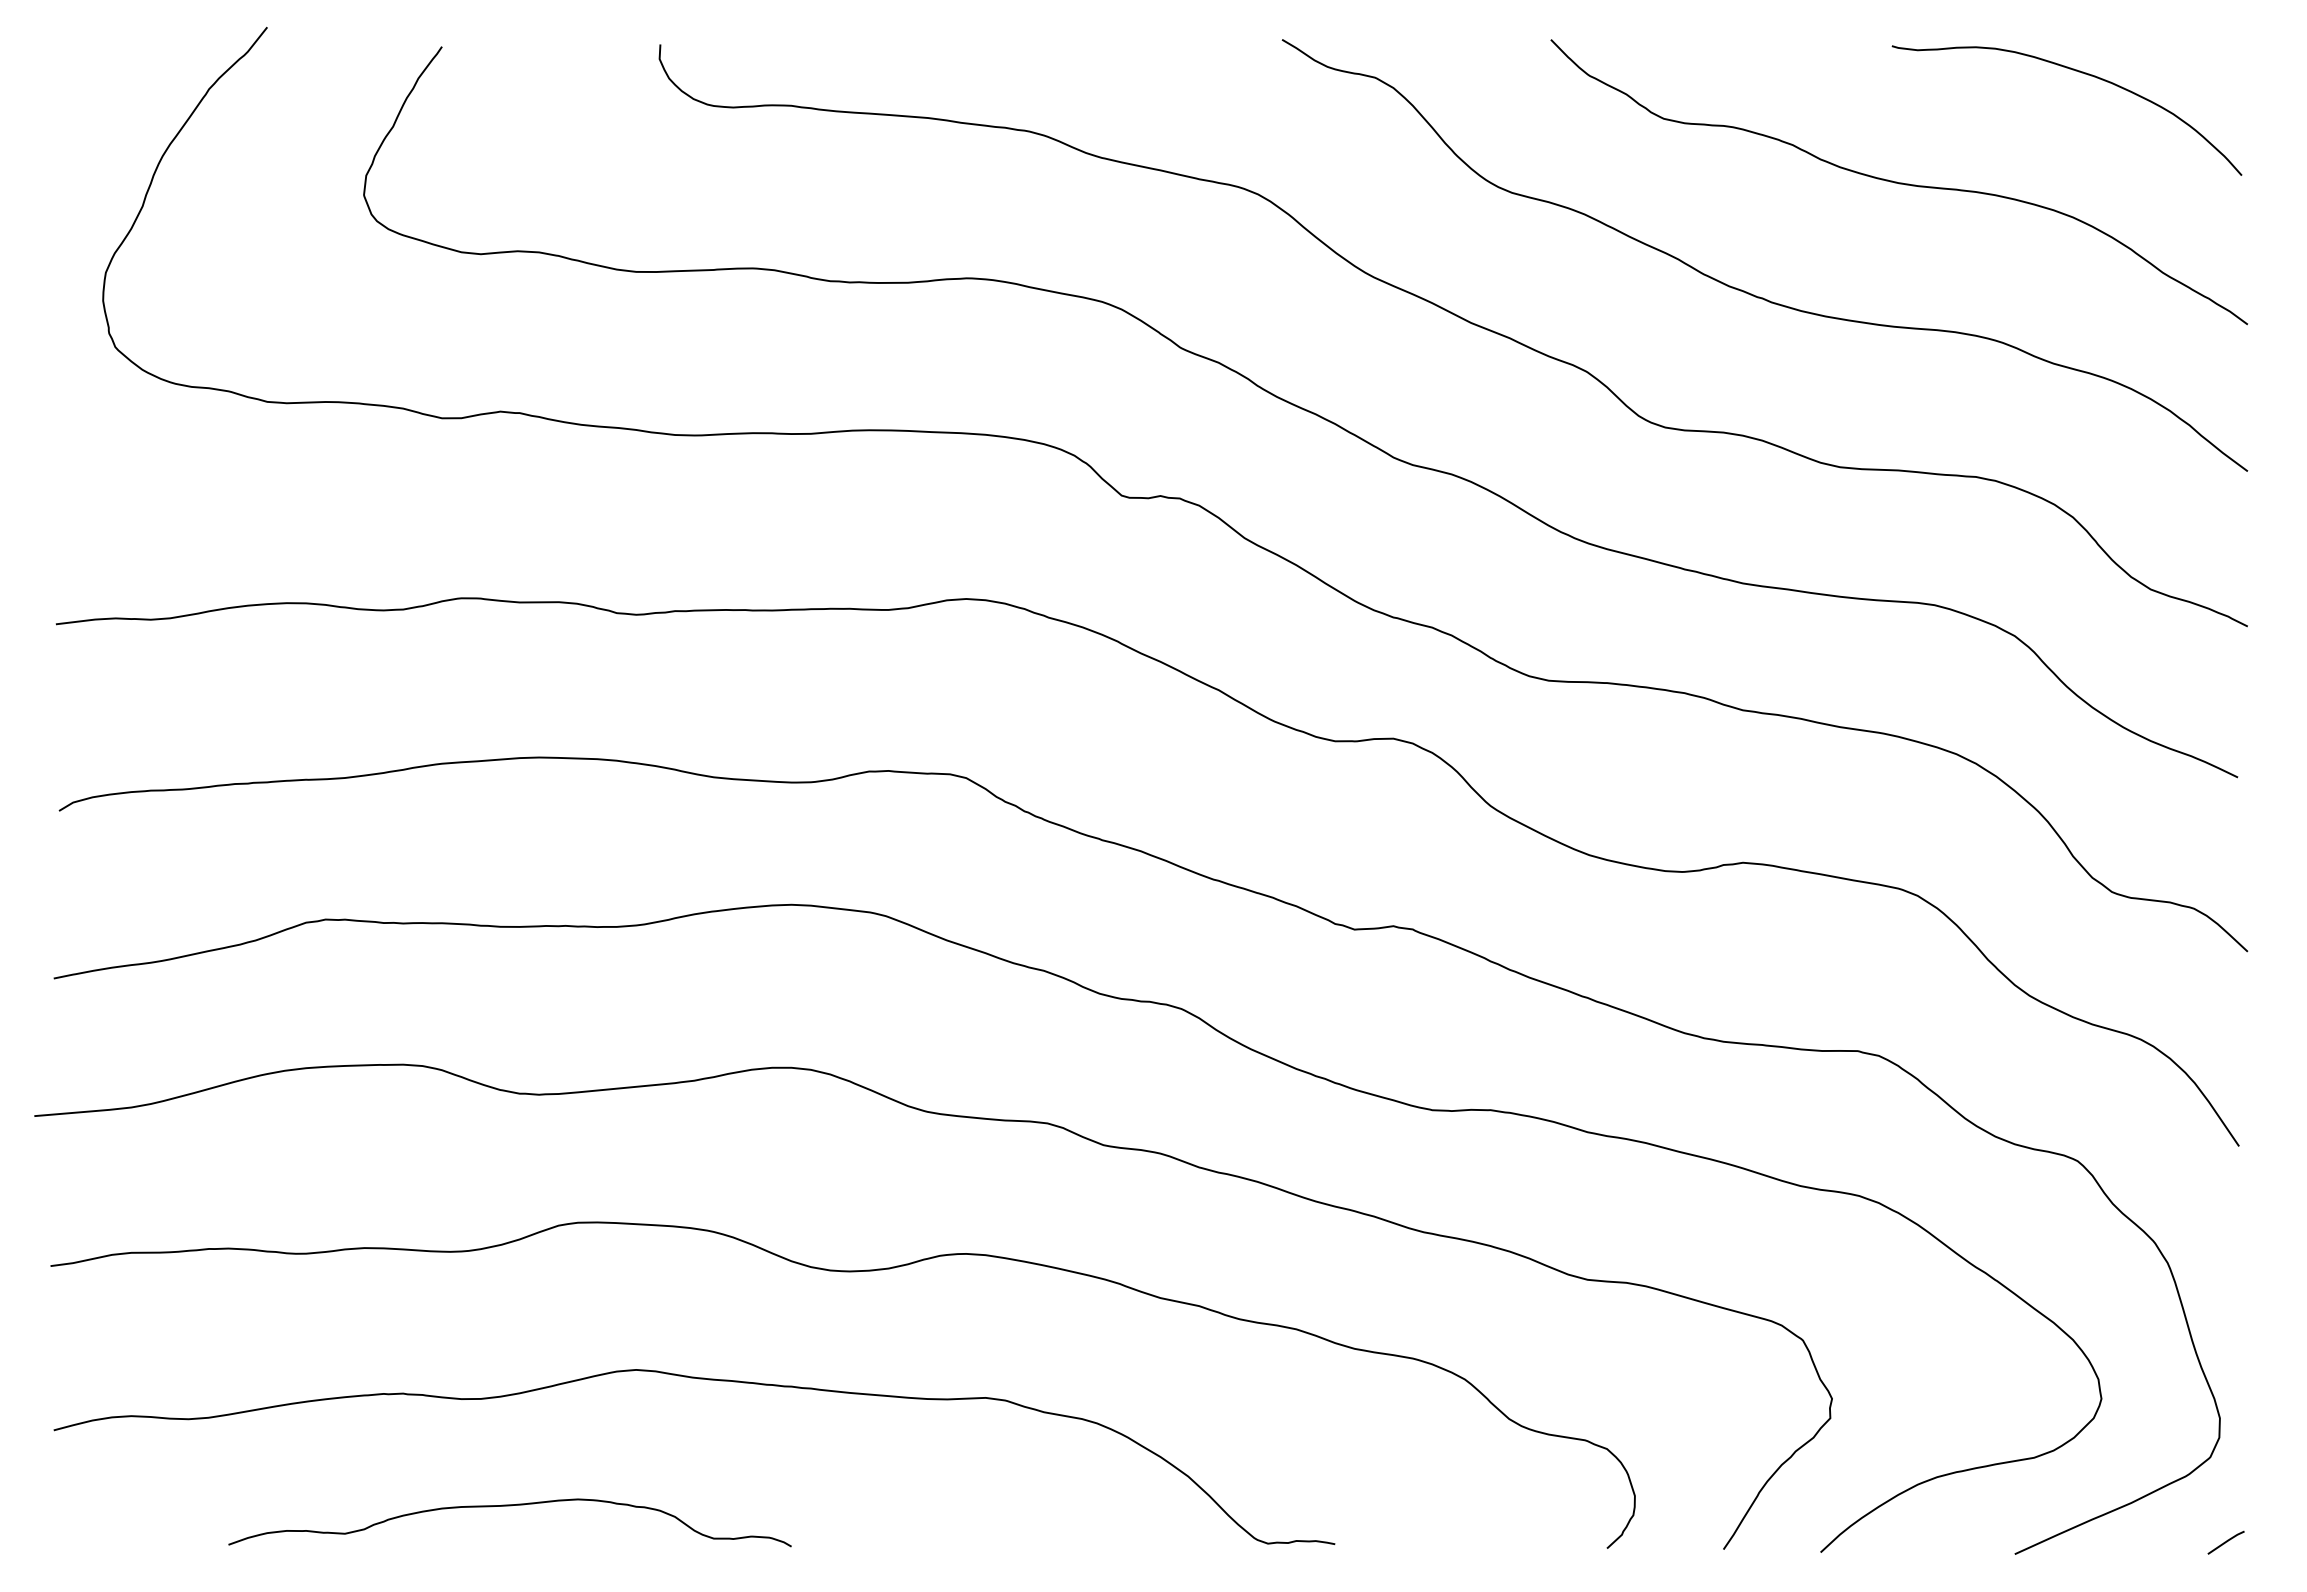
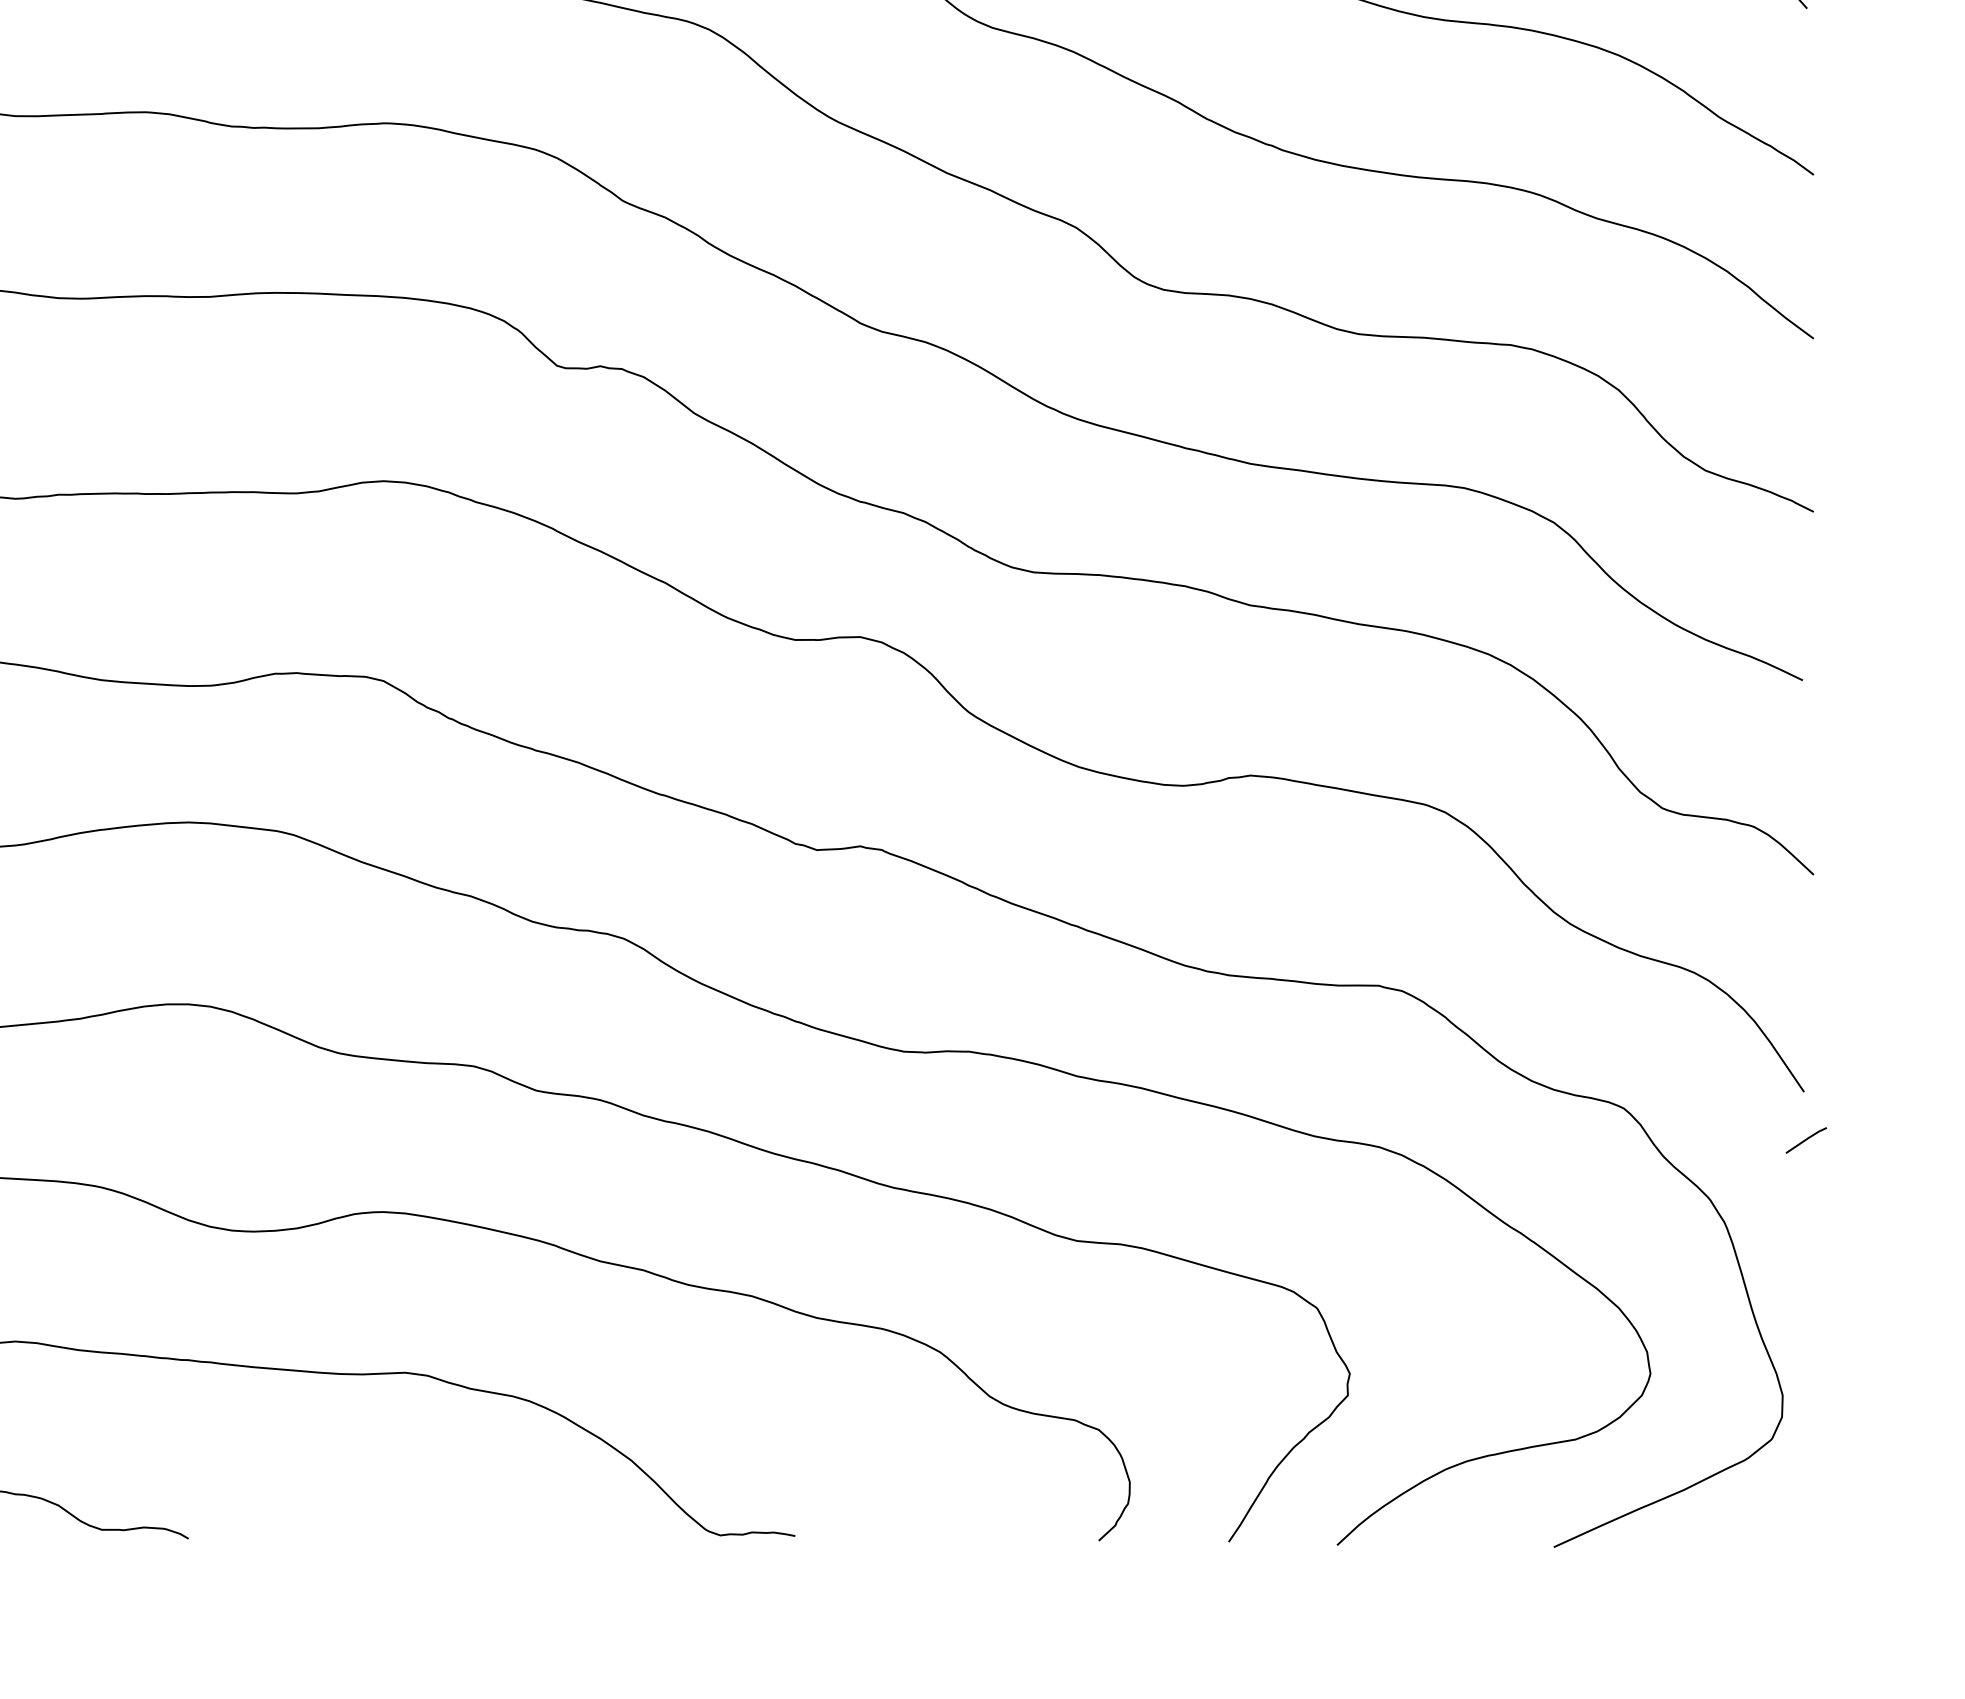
line: (2225, 1542) -> (1805, 1140), moved

